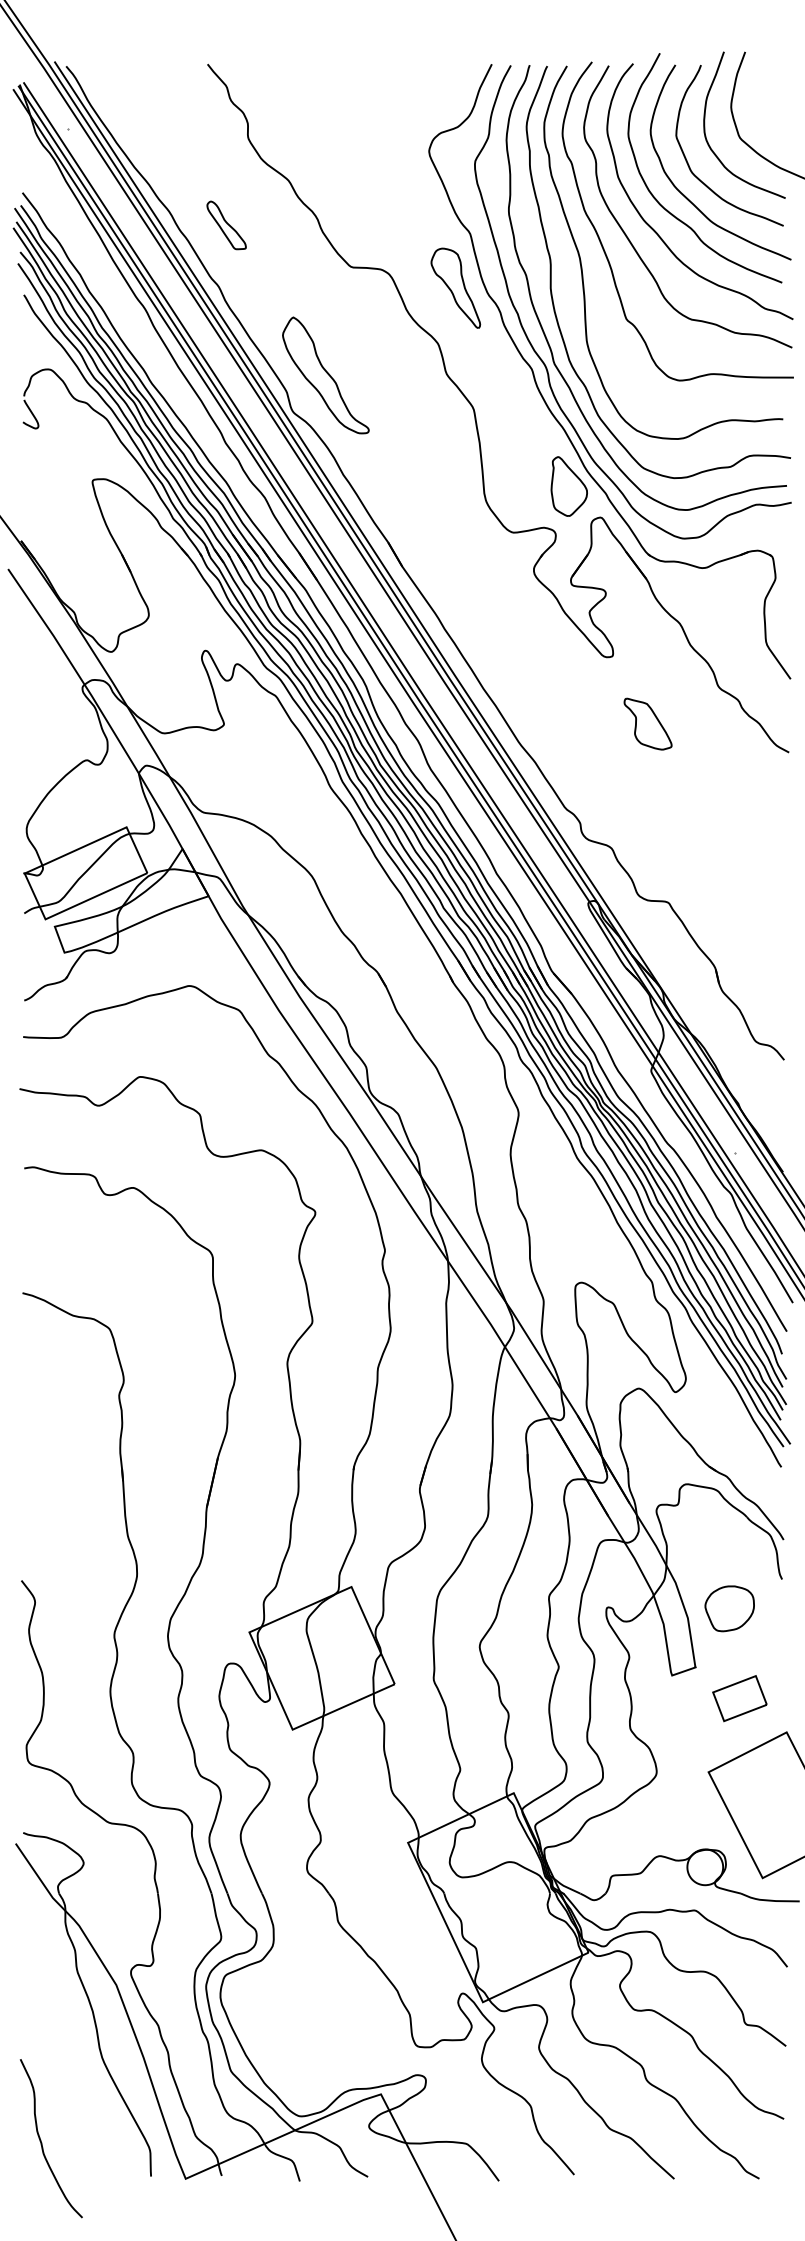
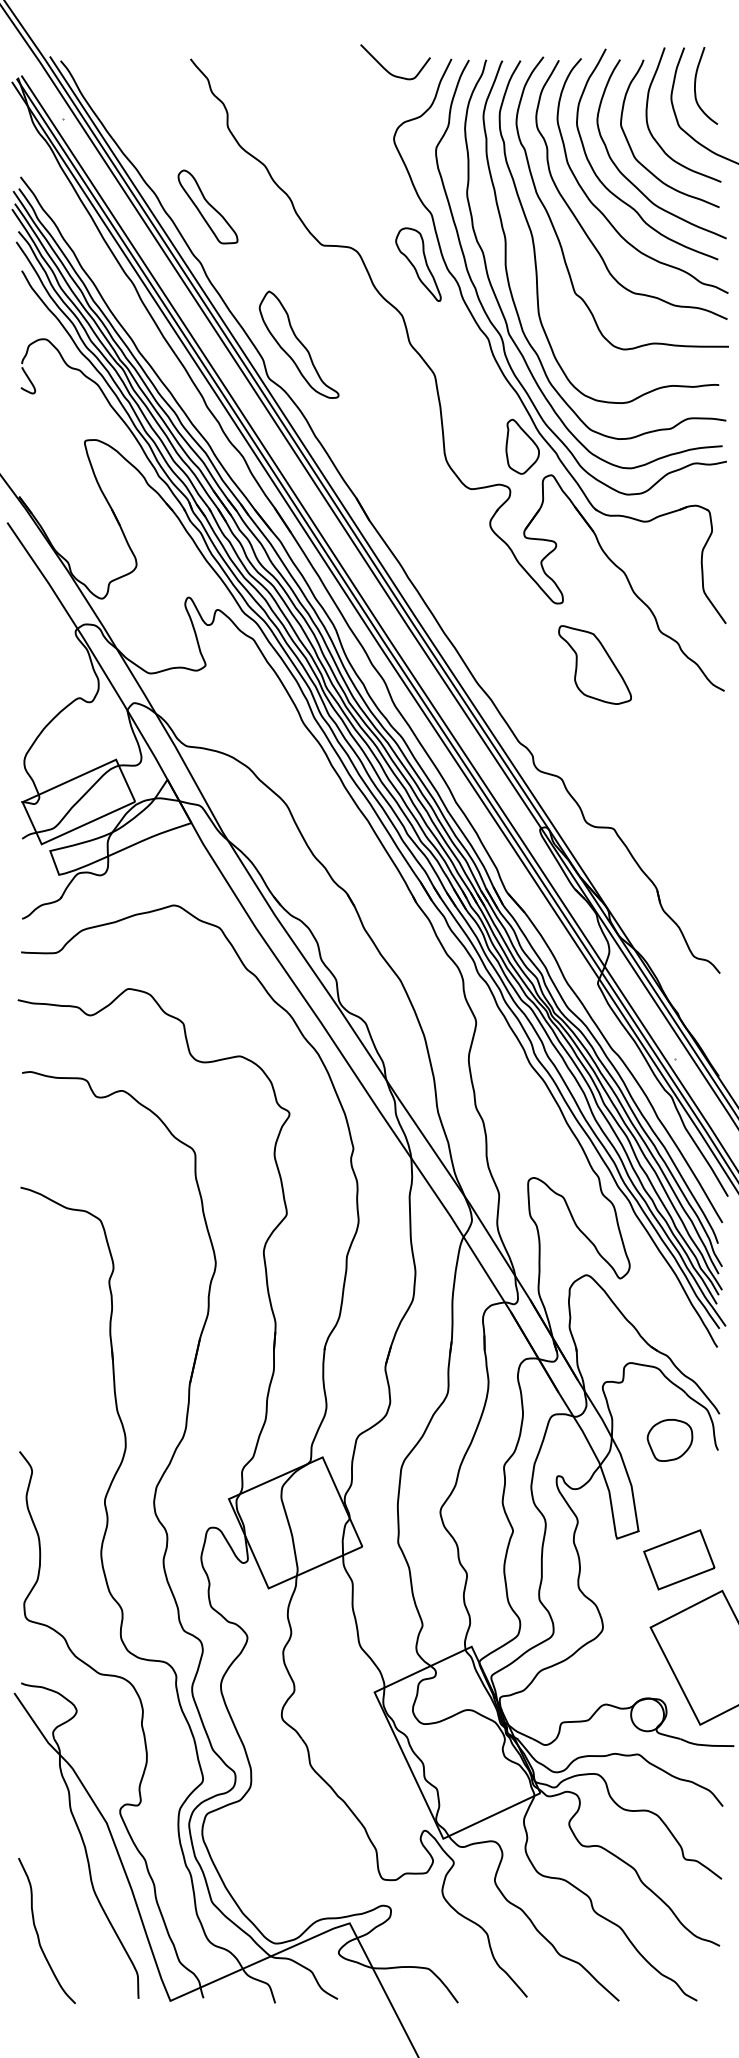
curve: (424, 77) -> (389, 71), added
curve: (758, 88) -> (696, 81), added
part: (226, 224) -> (207, 206), size x1.67
part: (647, 723) -> (594, 664), size x1.67
part: (729, 1608) -> (669, 1440), moved
part: (740, 1698) -> (679, 1559), size x1.43
curve: (42, 2141) -> (38, 1933), moved

